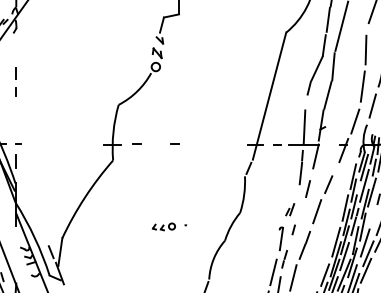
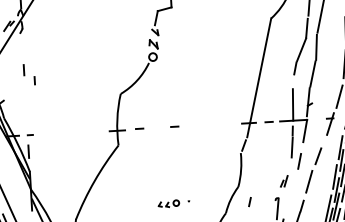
line: (15, 91) -> (34, 80), moved
line: (293, 229) -> (249, 201), moved

